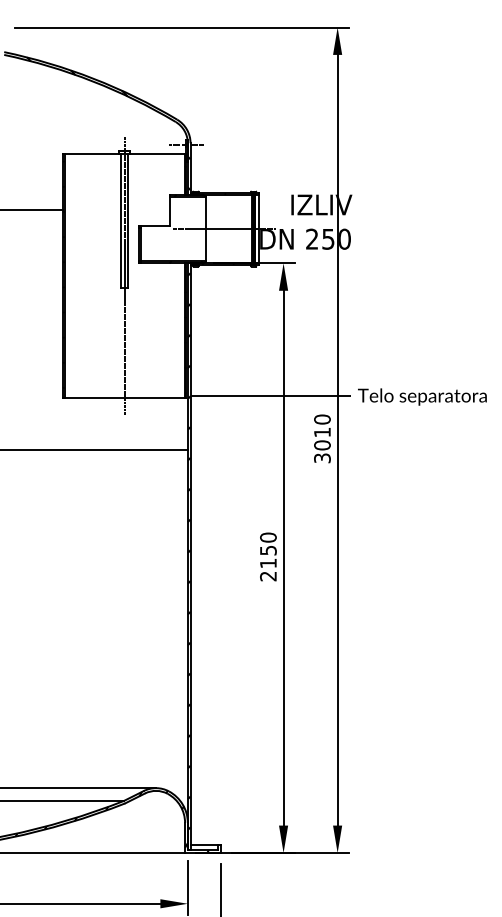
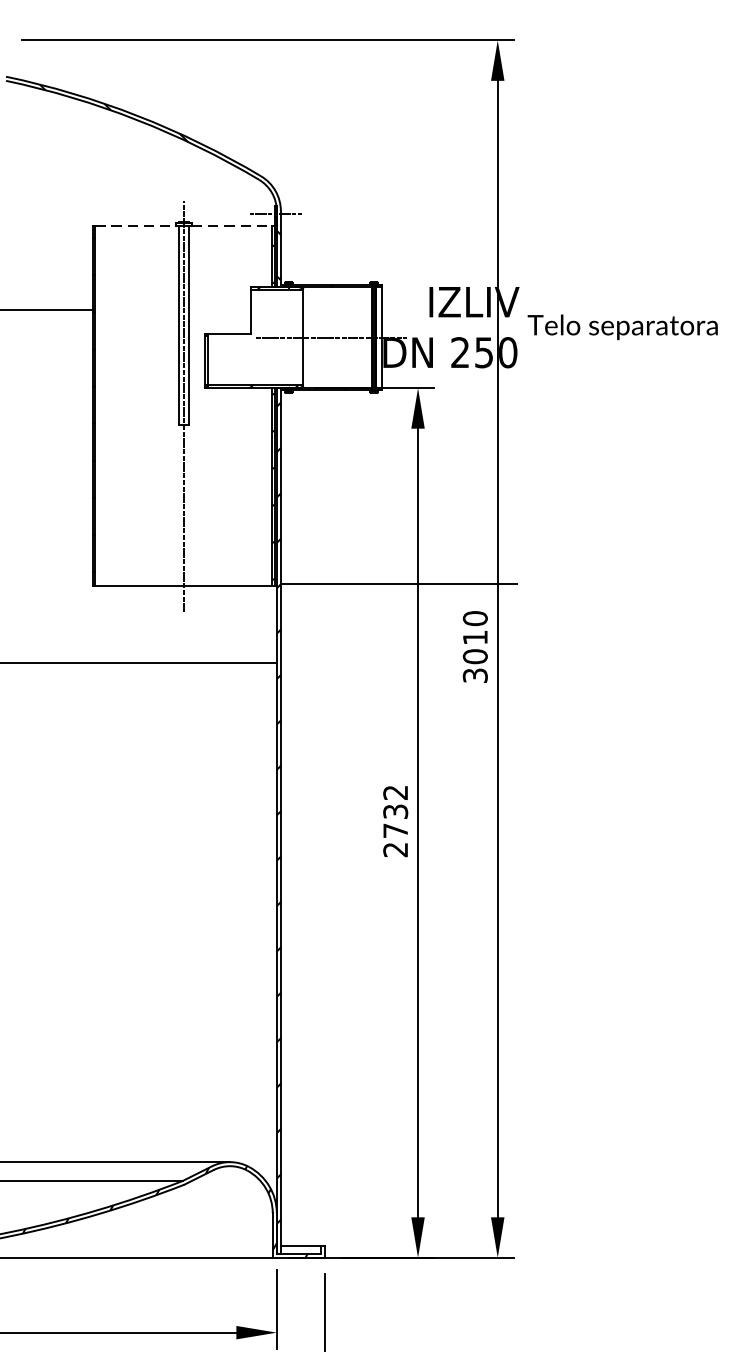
line: (92, 153) -> (136, 226), solid -> dashed
line: (158, 153) -> (233, 226), solid -> dashed
text: (422, 396) -> (622, 326), moved
text: (268, 550) -> (395, 811), 2150 -> 2732

